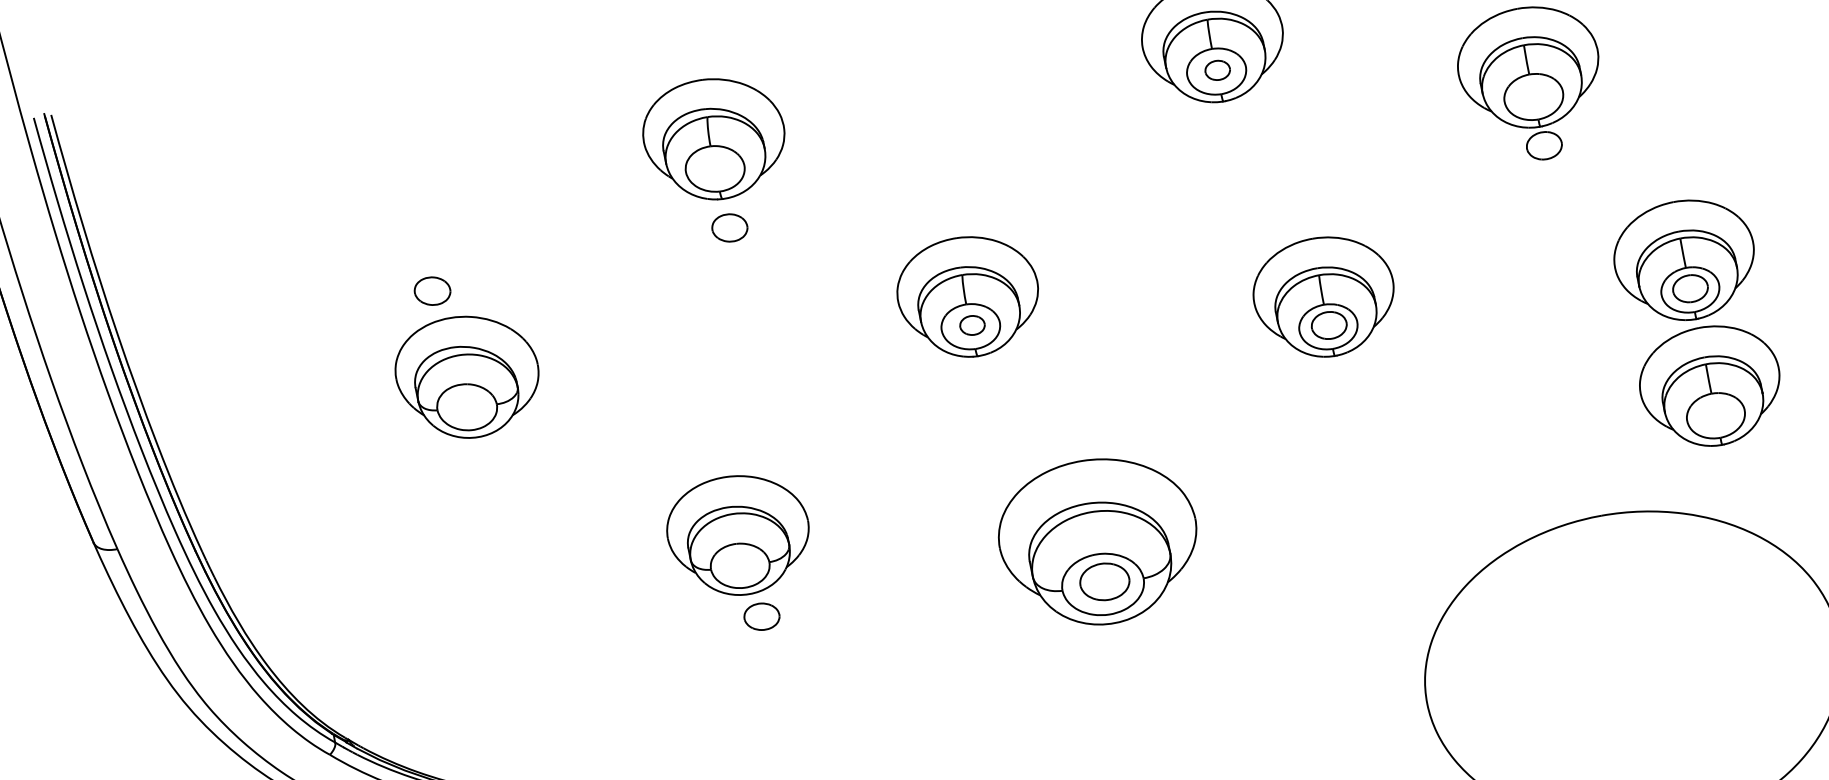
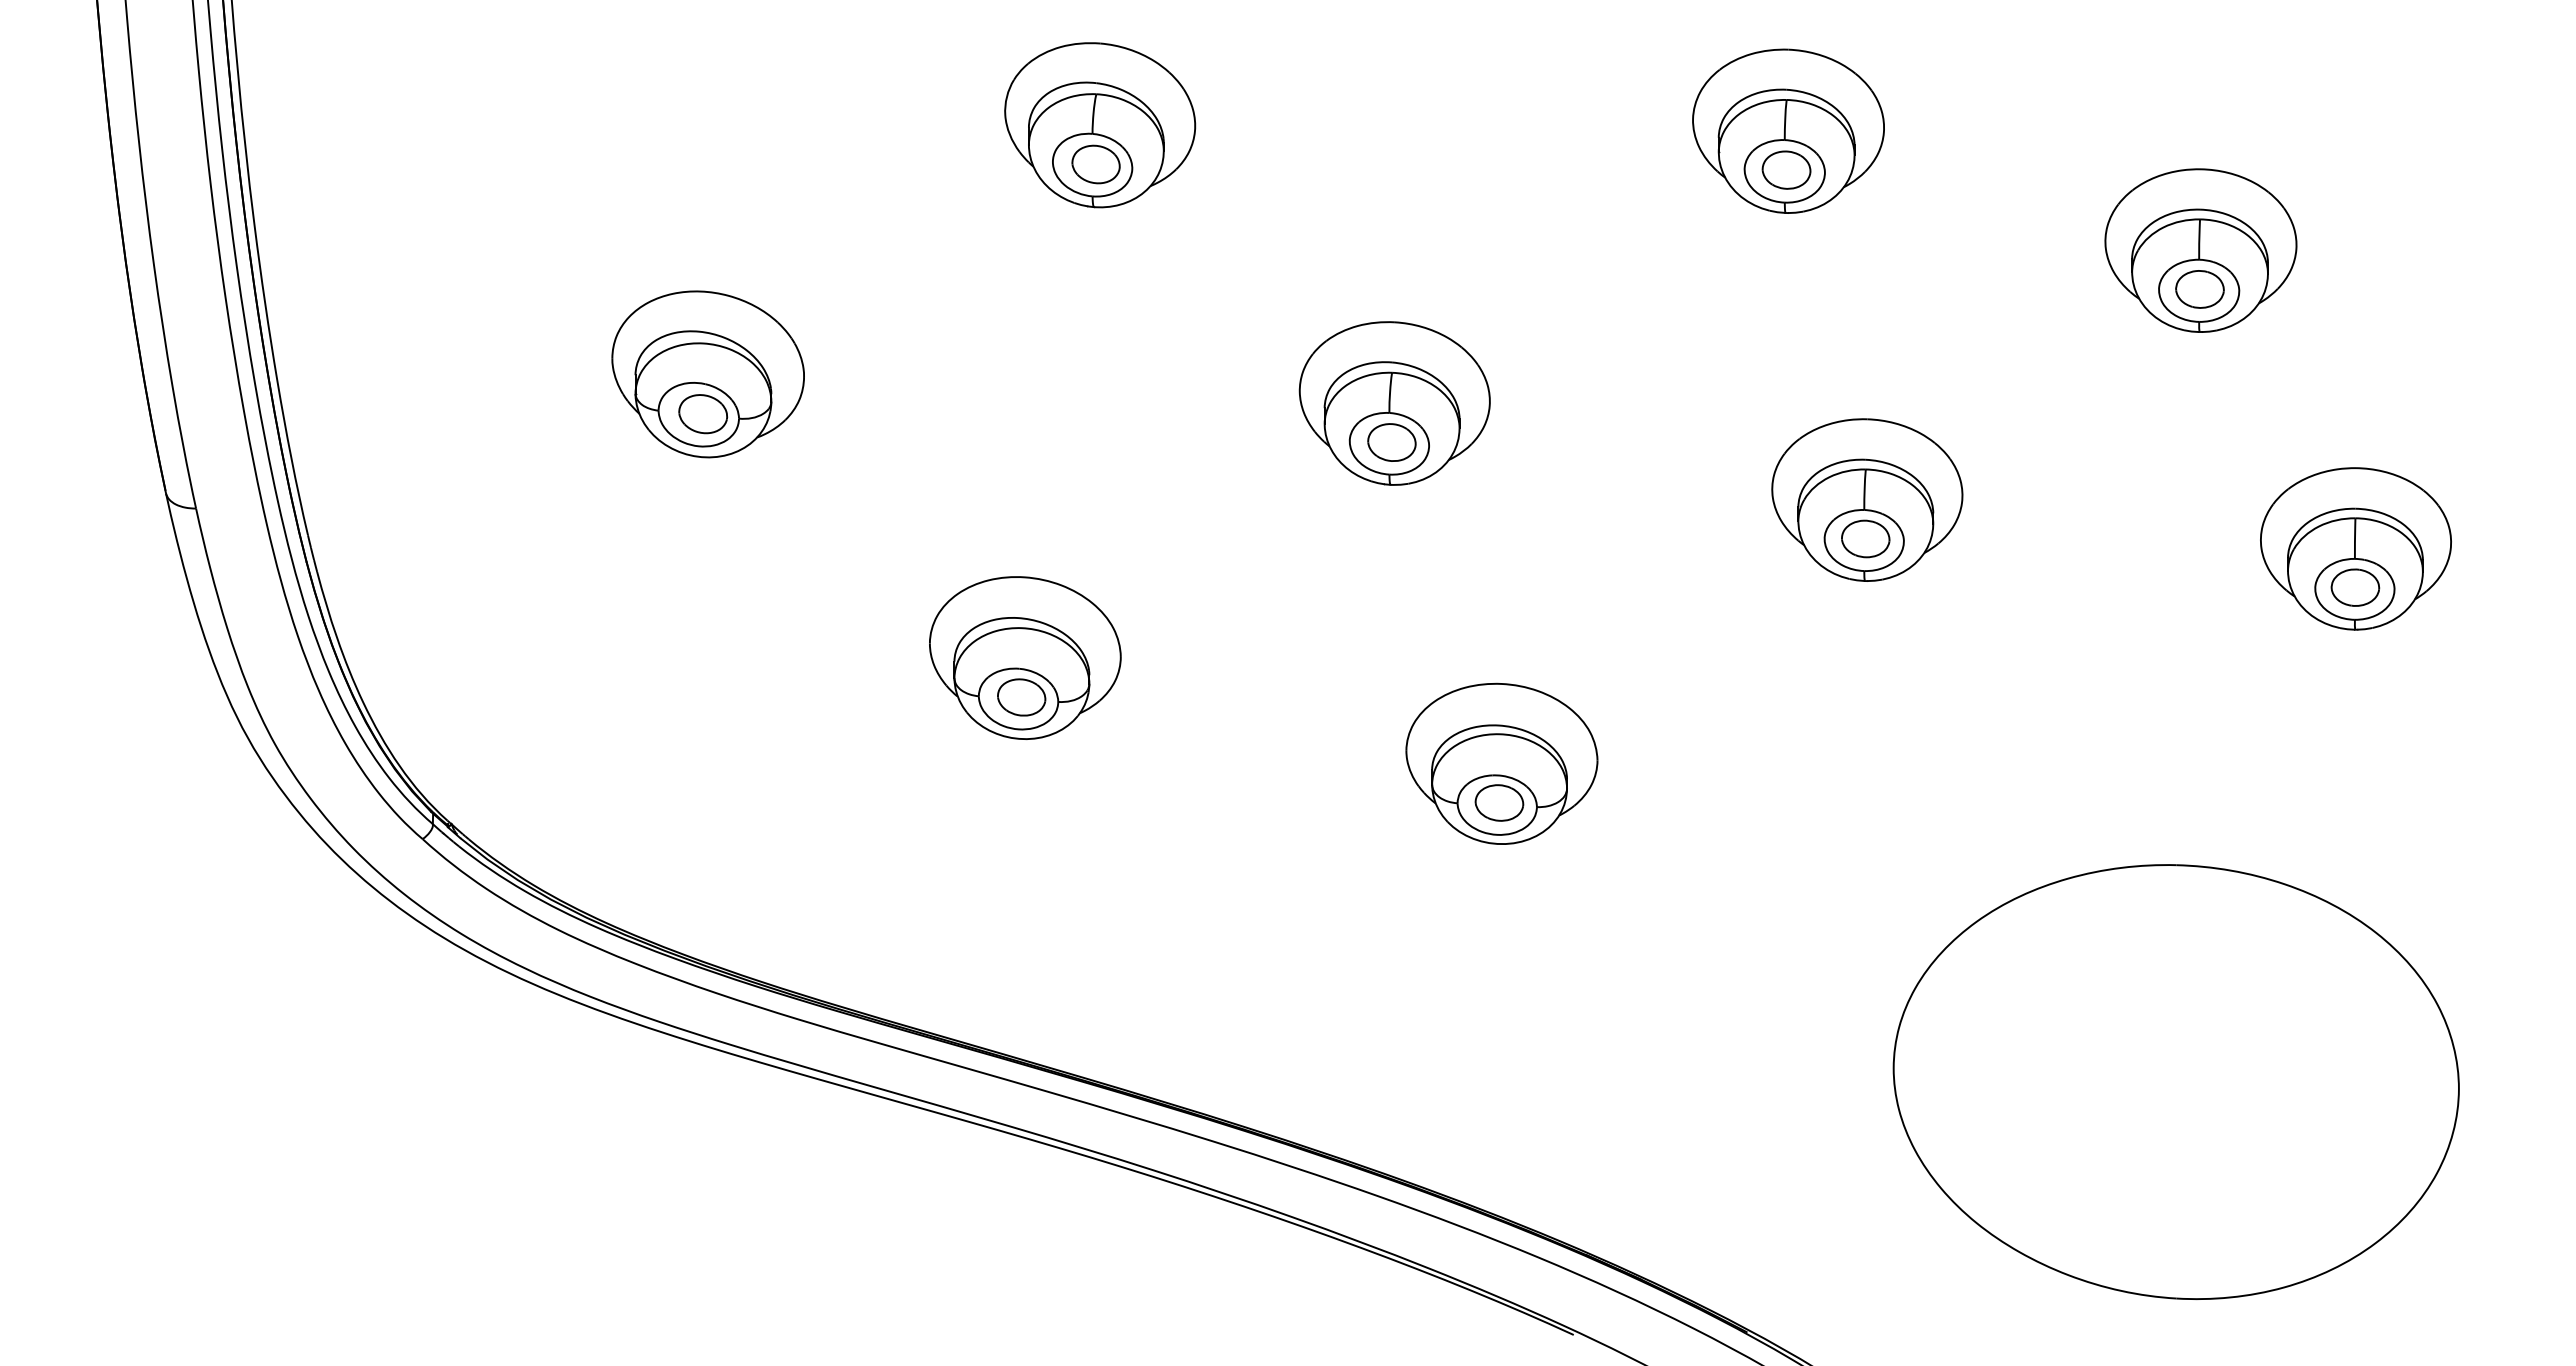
part: (1217, 69) -> (1786, 169), size x1.43
part: (1544, 145) -> (2199, 289), moved
part: (729, 228) -> (1095, 164), moved
part: (432, 291) -> (703, 414), moved
part: (972, 325) -> (1391, 442), size x1.43
part: (1710, 386) -> (2355, 722), removed
part: (1098, 541) -> (1501, 763), size x0.71
part: (761, 616) -> (1021, 697), moved

